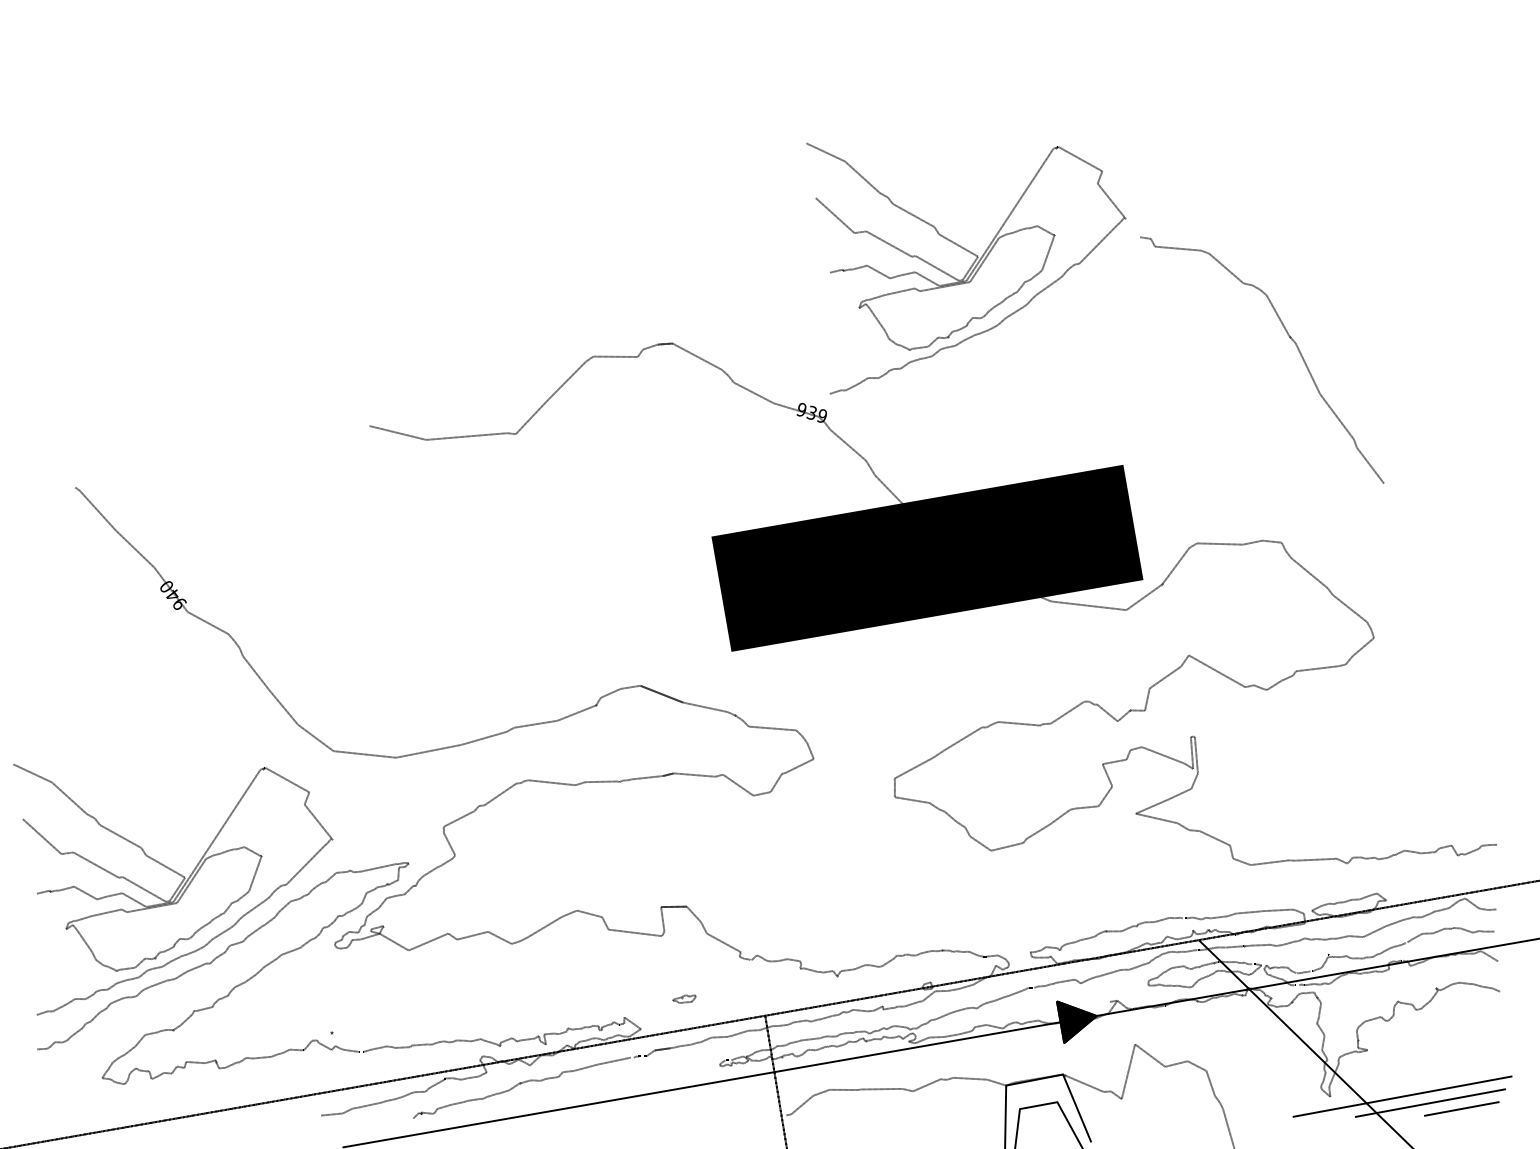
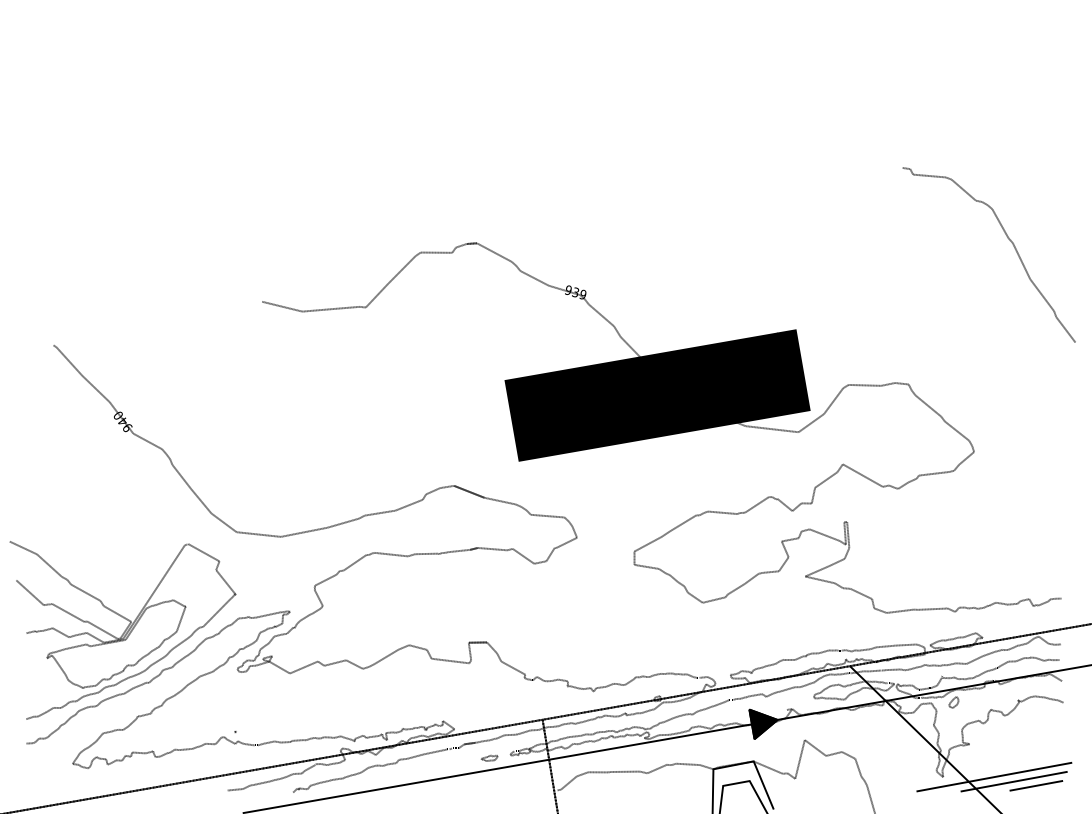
part: (966, 268) -> (685, 190), removed
curve: (1288, 336) -> (1007, 238), moved
part: (1345, 991) -> (953, 702), added
part: (684, 998) -> (489, 757), moved

